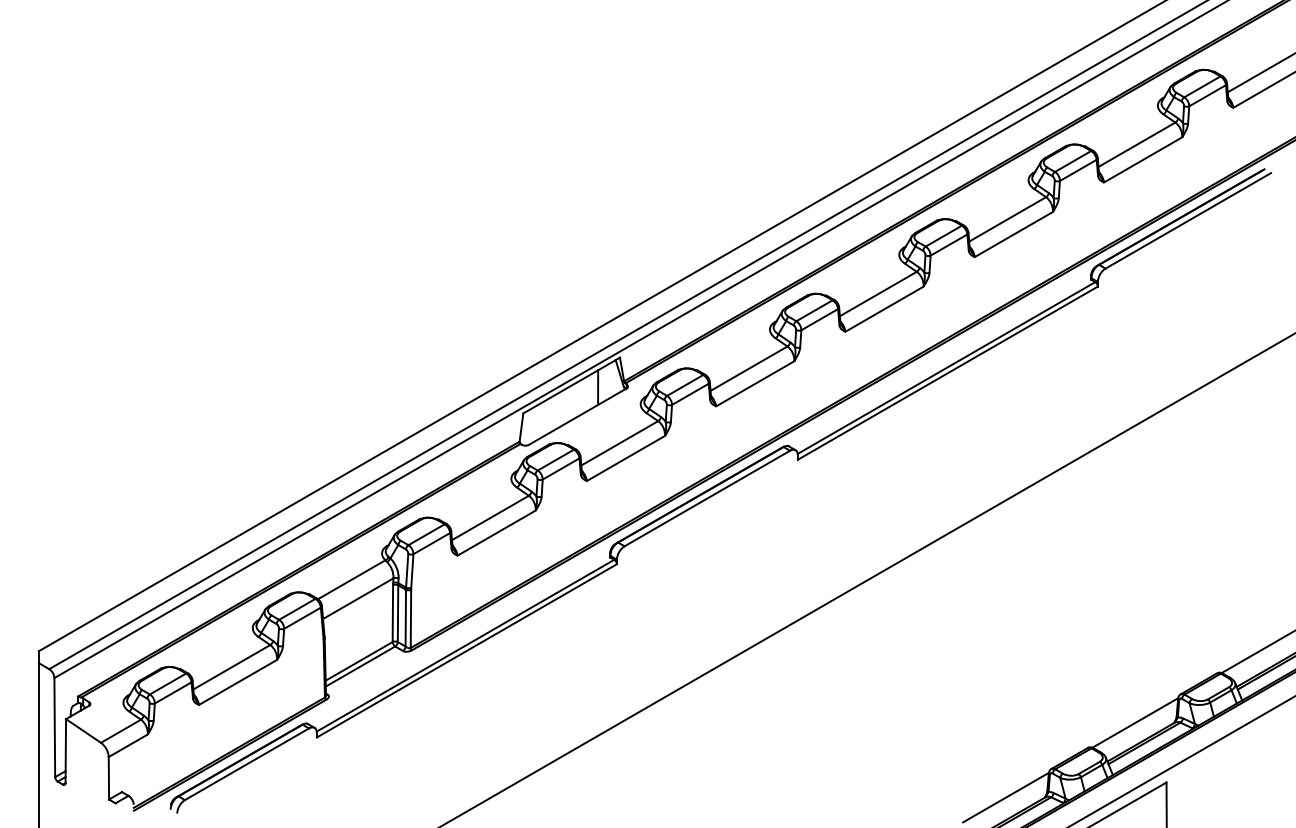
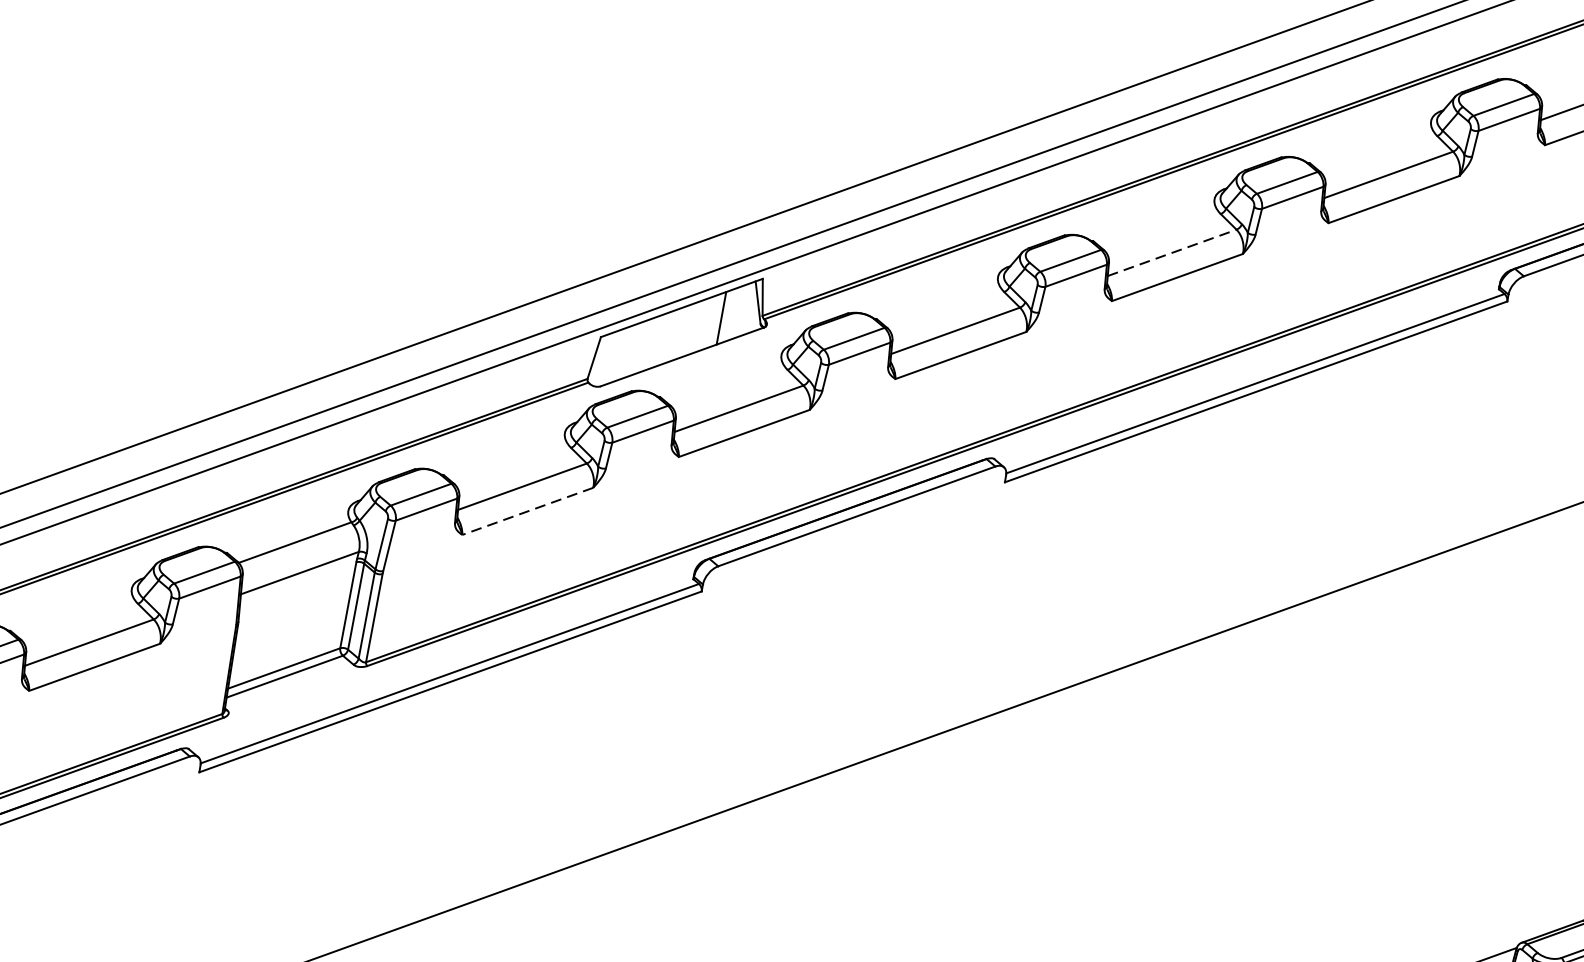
line: (878, 293) -> (1172, 252), solid -> dashed
line: (496, 533) -> (527, 511), solid -> dashed

